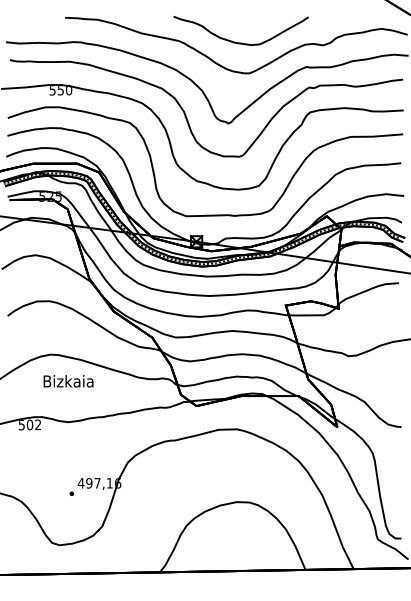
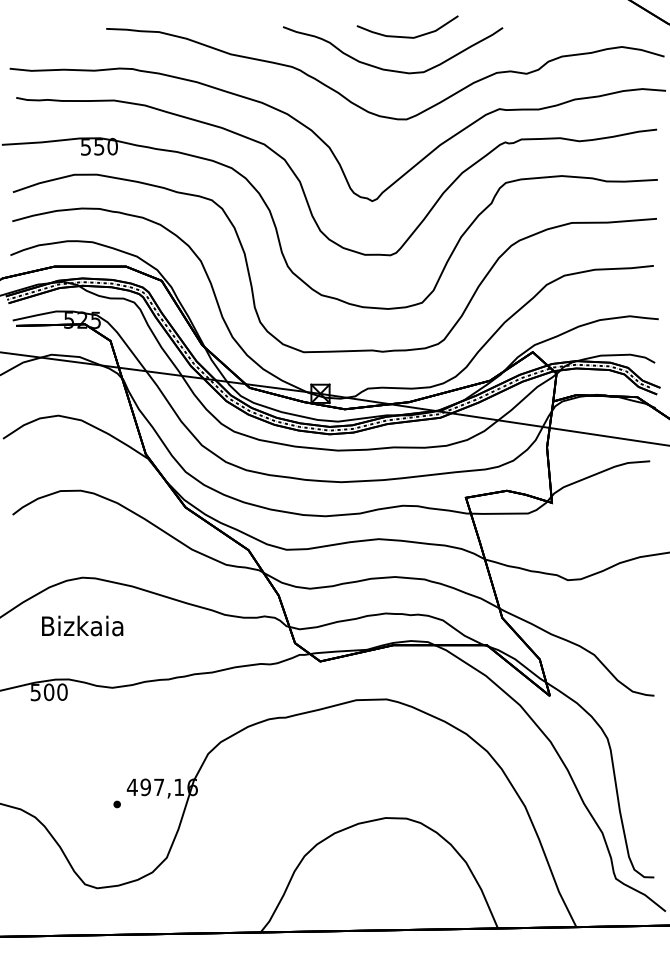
curve: (246, 21) -> (401, 34), added
text: (68, 381) -> (82, 626), moved
text: (38, 424) -> (62, 691), 502 -> 500

